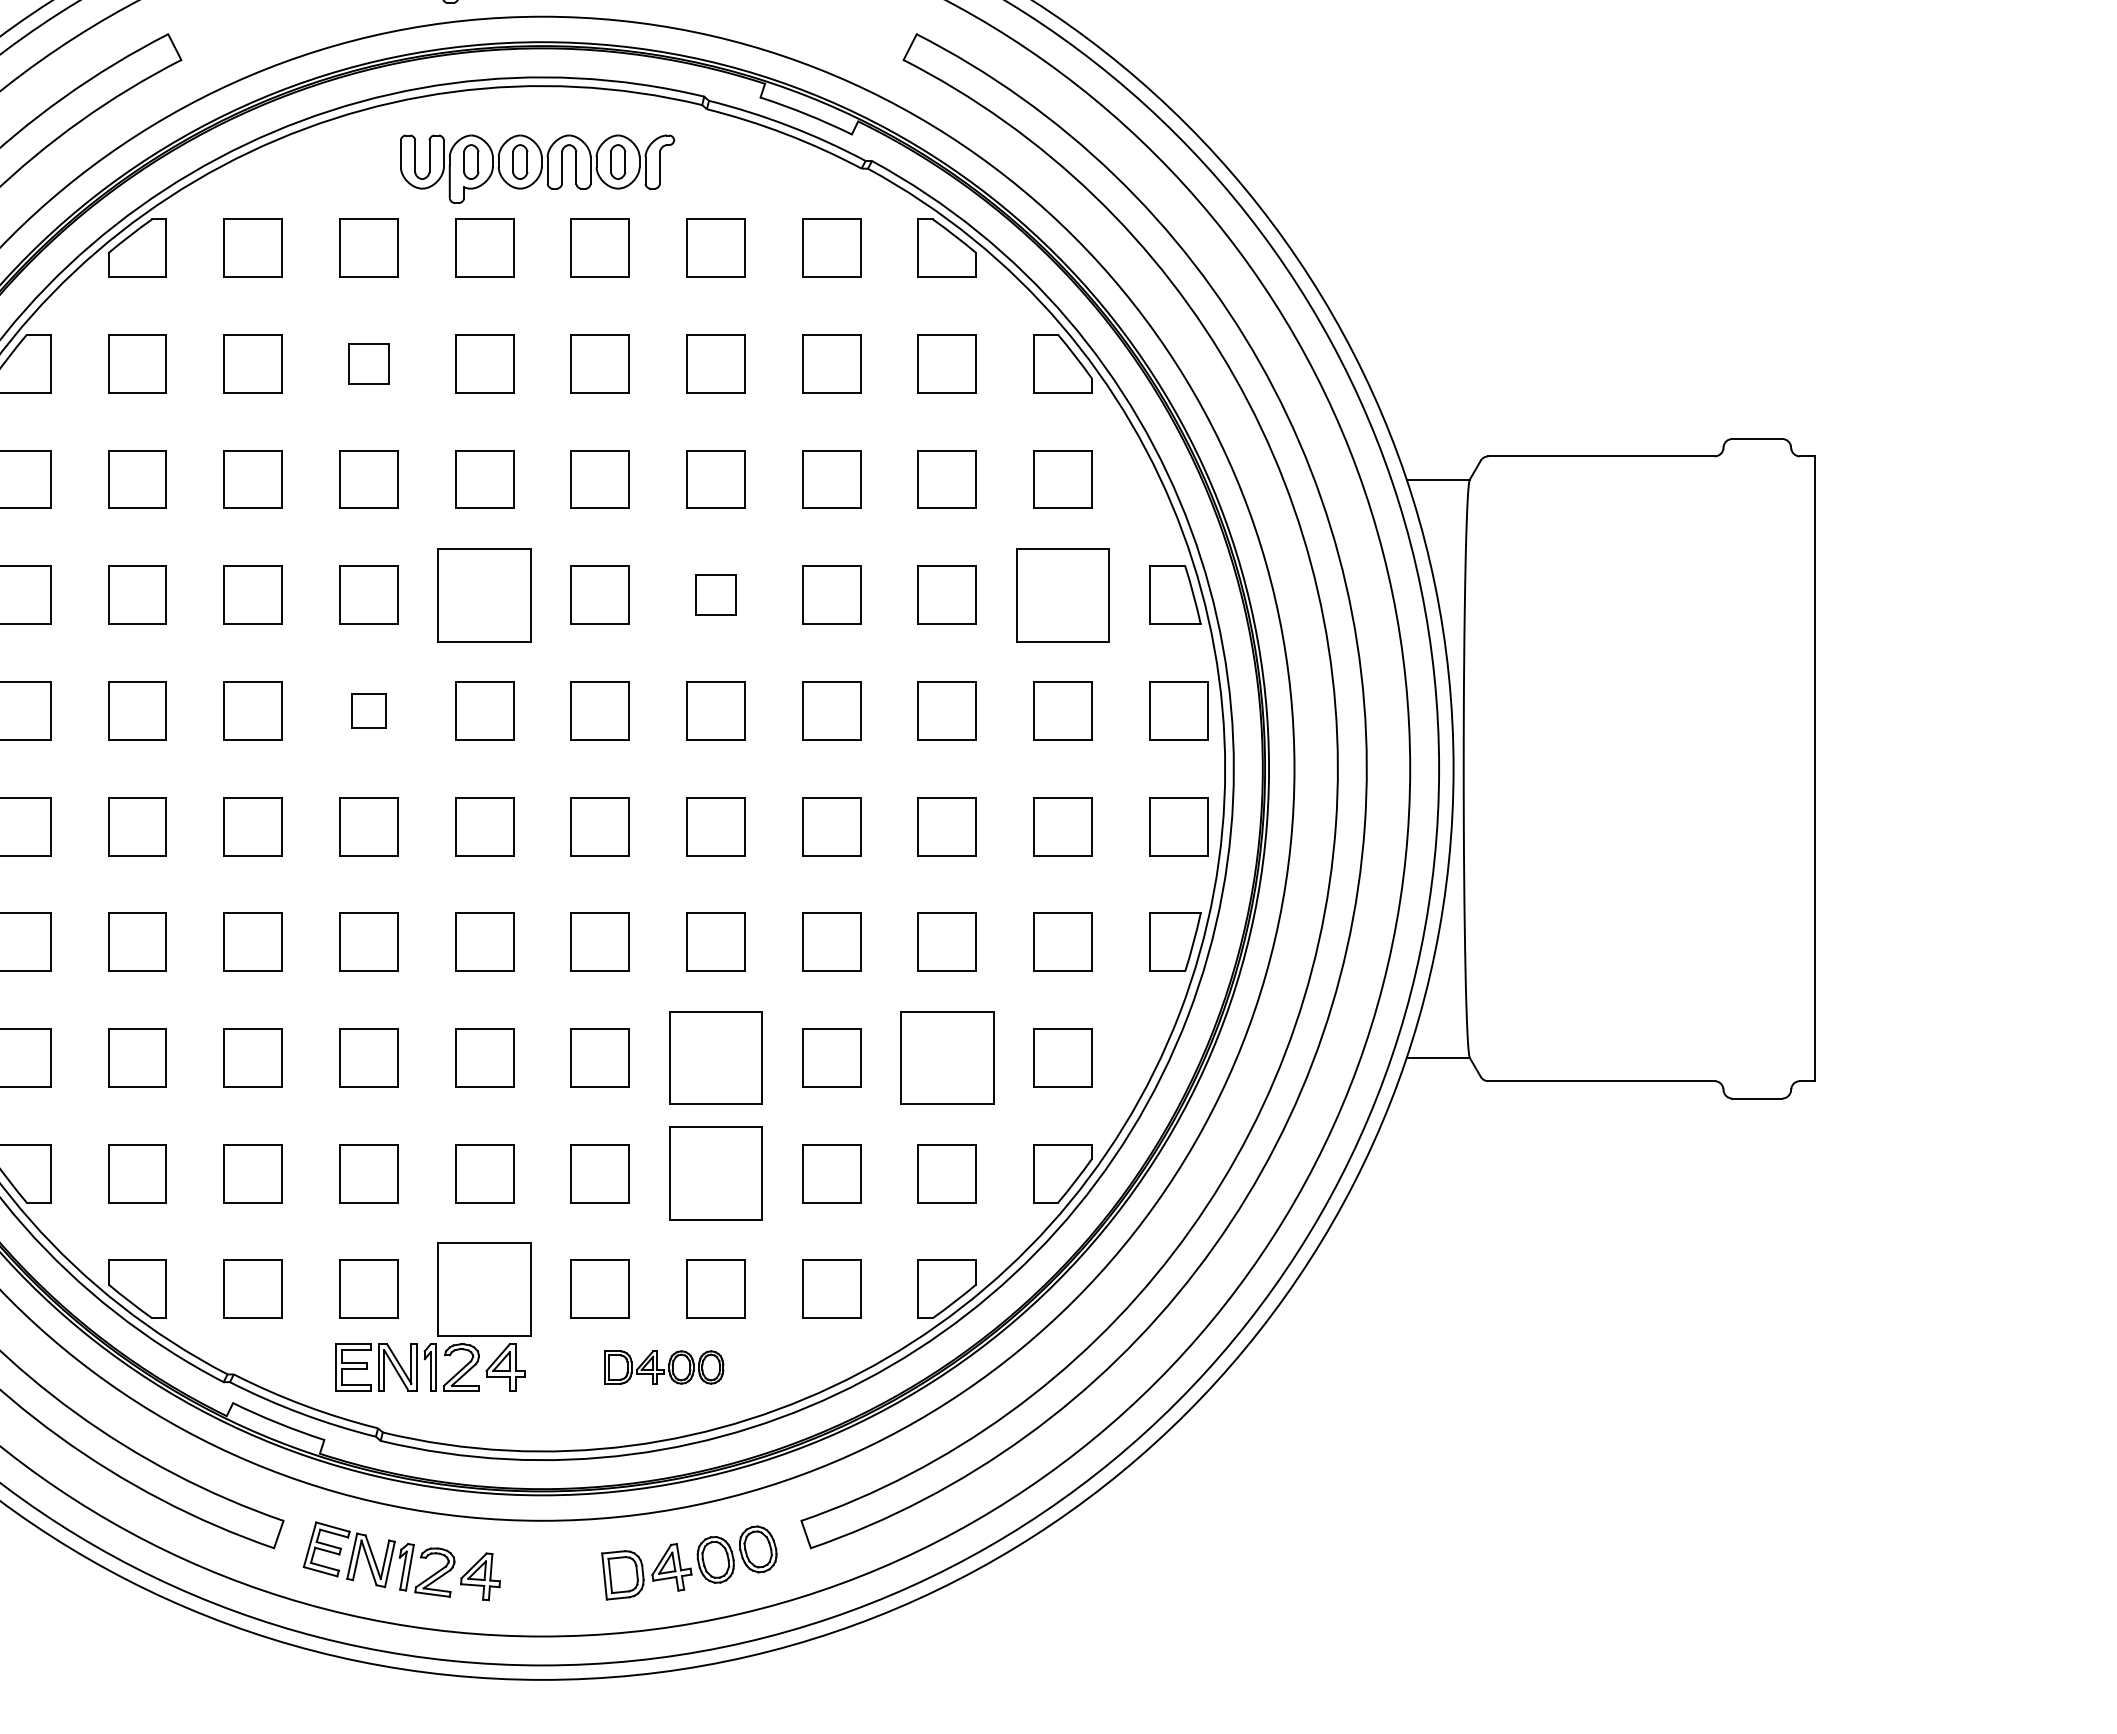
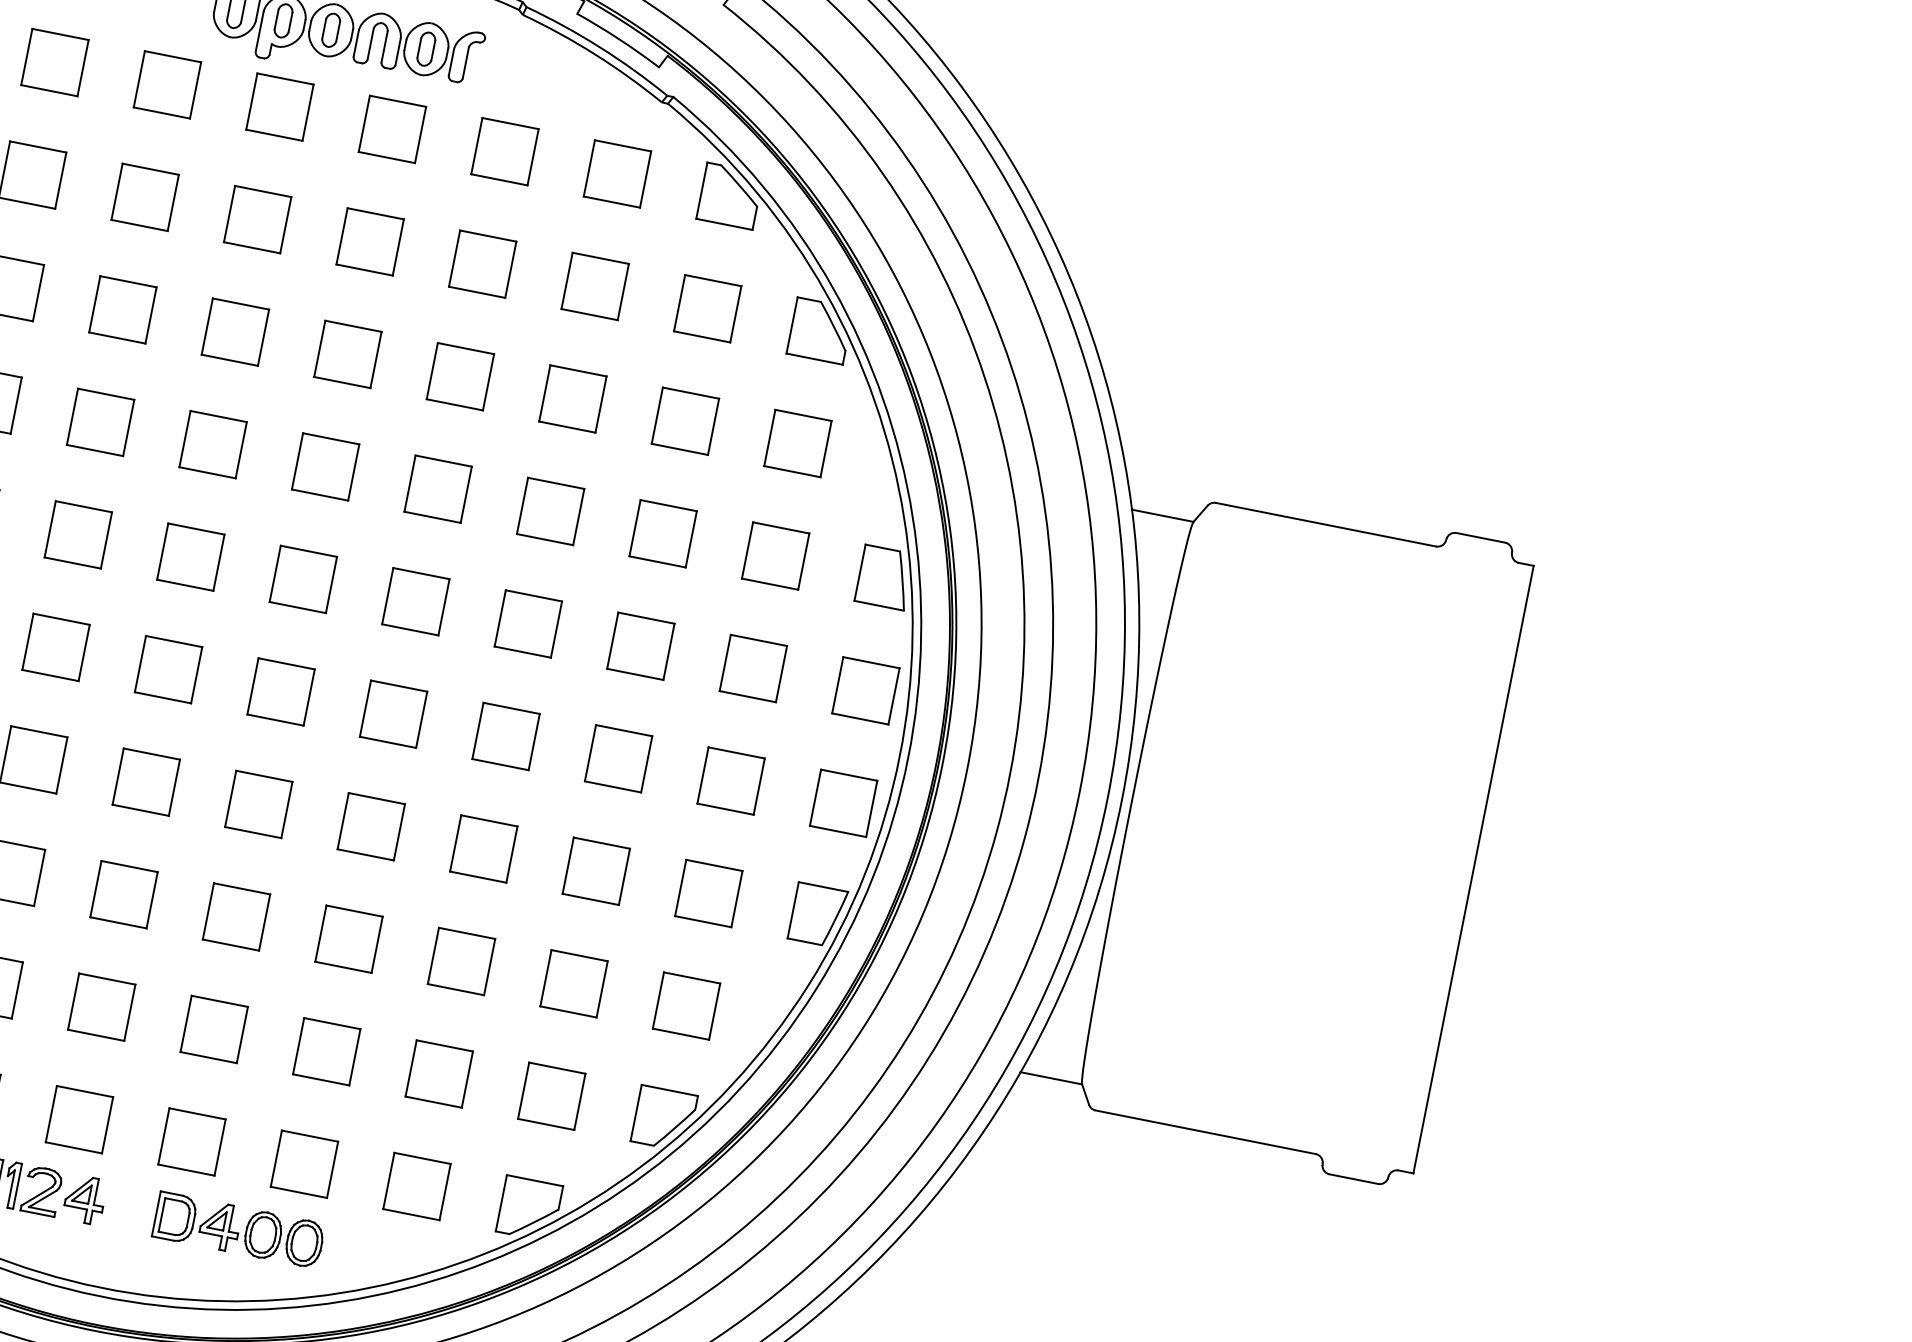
part: (368, 363) -> (144, 196), size x1.43
part: (484, 594) -> (213, 443), size x0.62
part: (715, 594) -> (437, 488), size x1.43
part: (1062, 594) -> (775, 555), size x0.62
part: (368, 710) -> (78, 534), size x1.67
part: (715, 1057) -> (348, 938), size x0.62
part: (946, 1057) -> (573, 983), size x0.62
part: (715, 1173) -> (326, 1051), size x0.62
part: (484, 1288) -> (79, 1118), size x0.62
part: (663, 1367) -> (238, 1230), size x1.43

